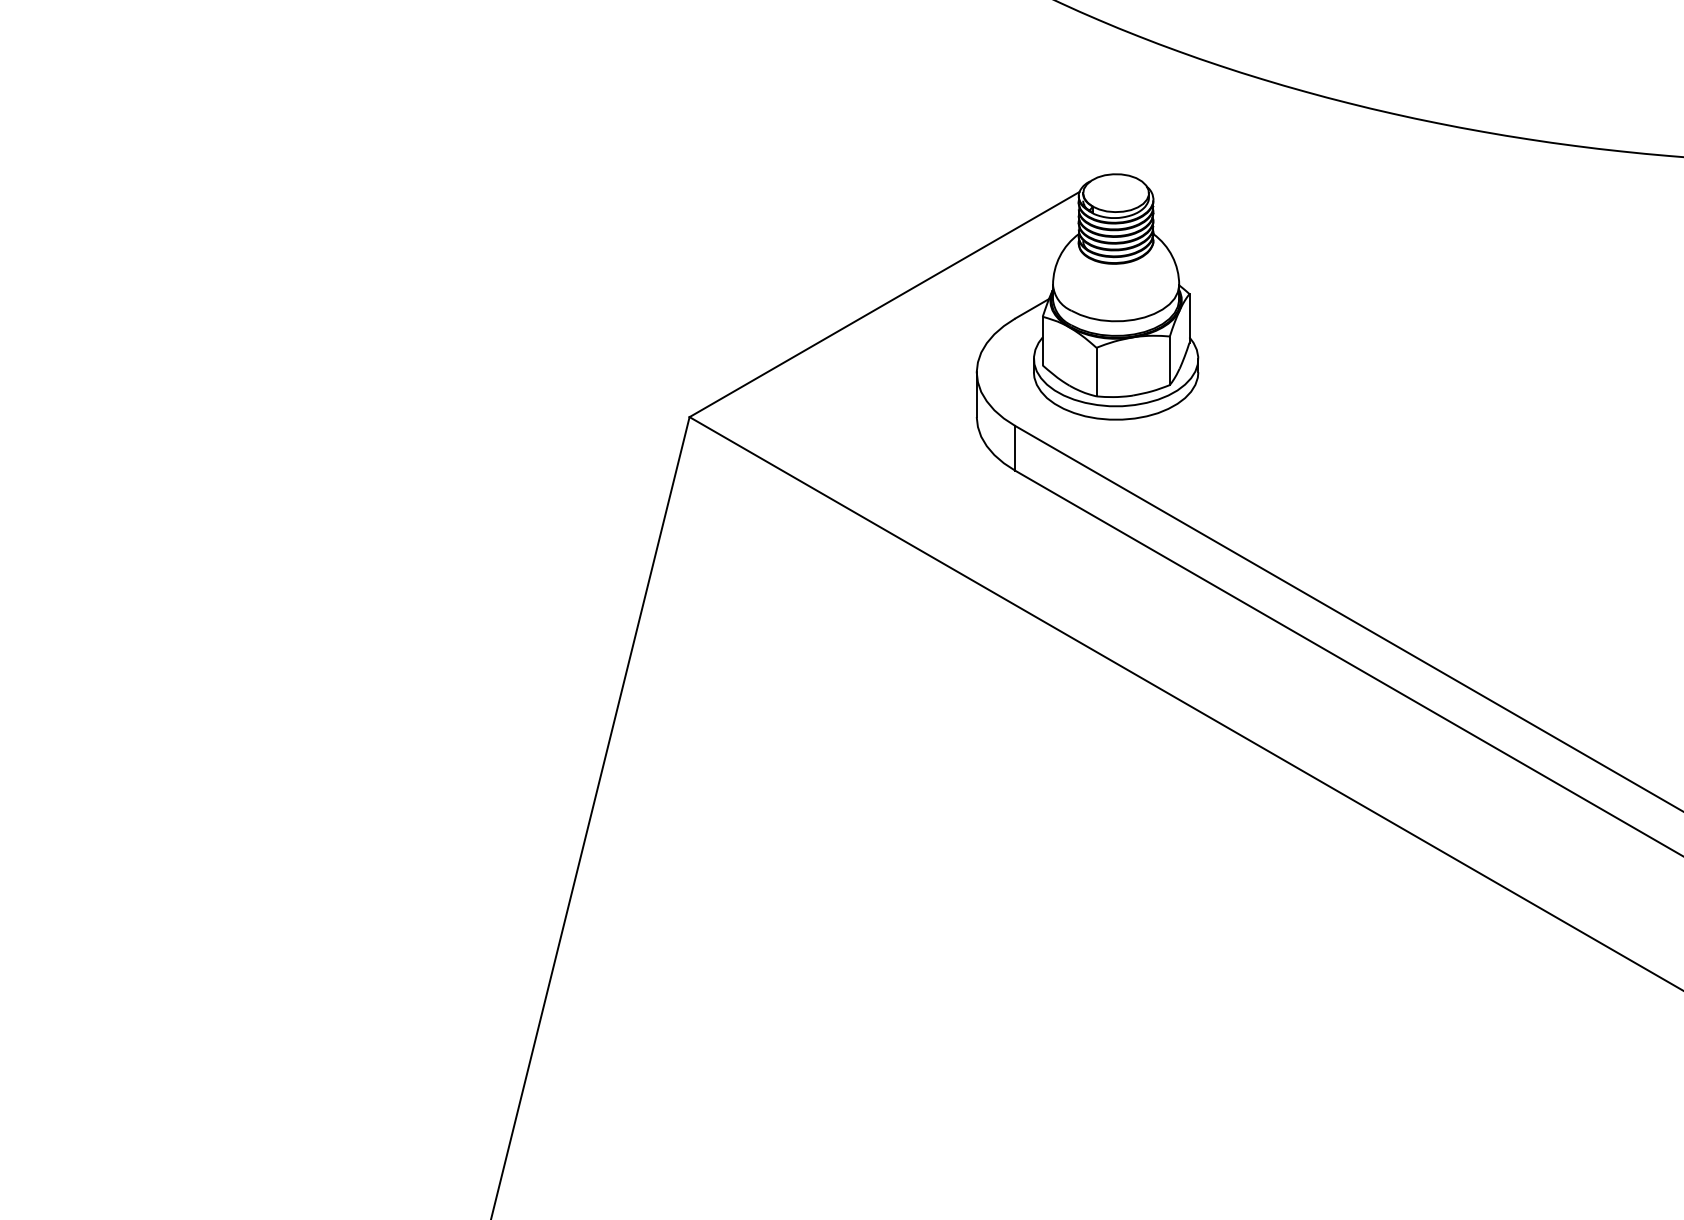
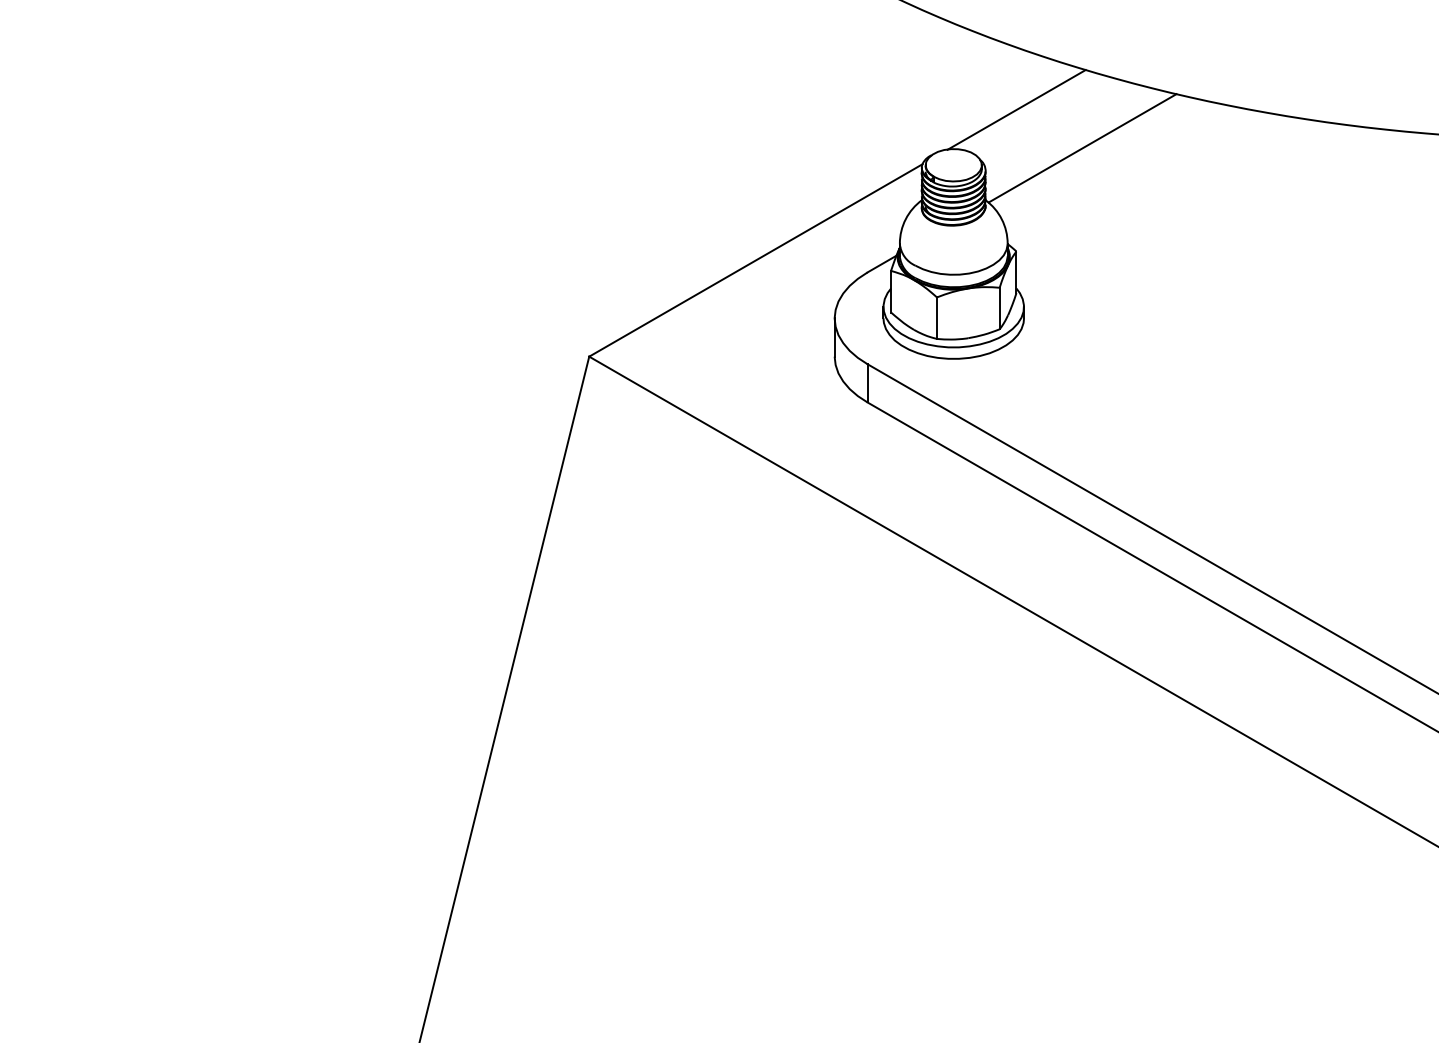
line: (1189, 128) -> (1016, 110), added
line: (1266, 172) -> (1082, 147), added

